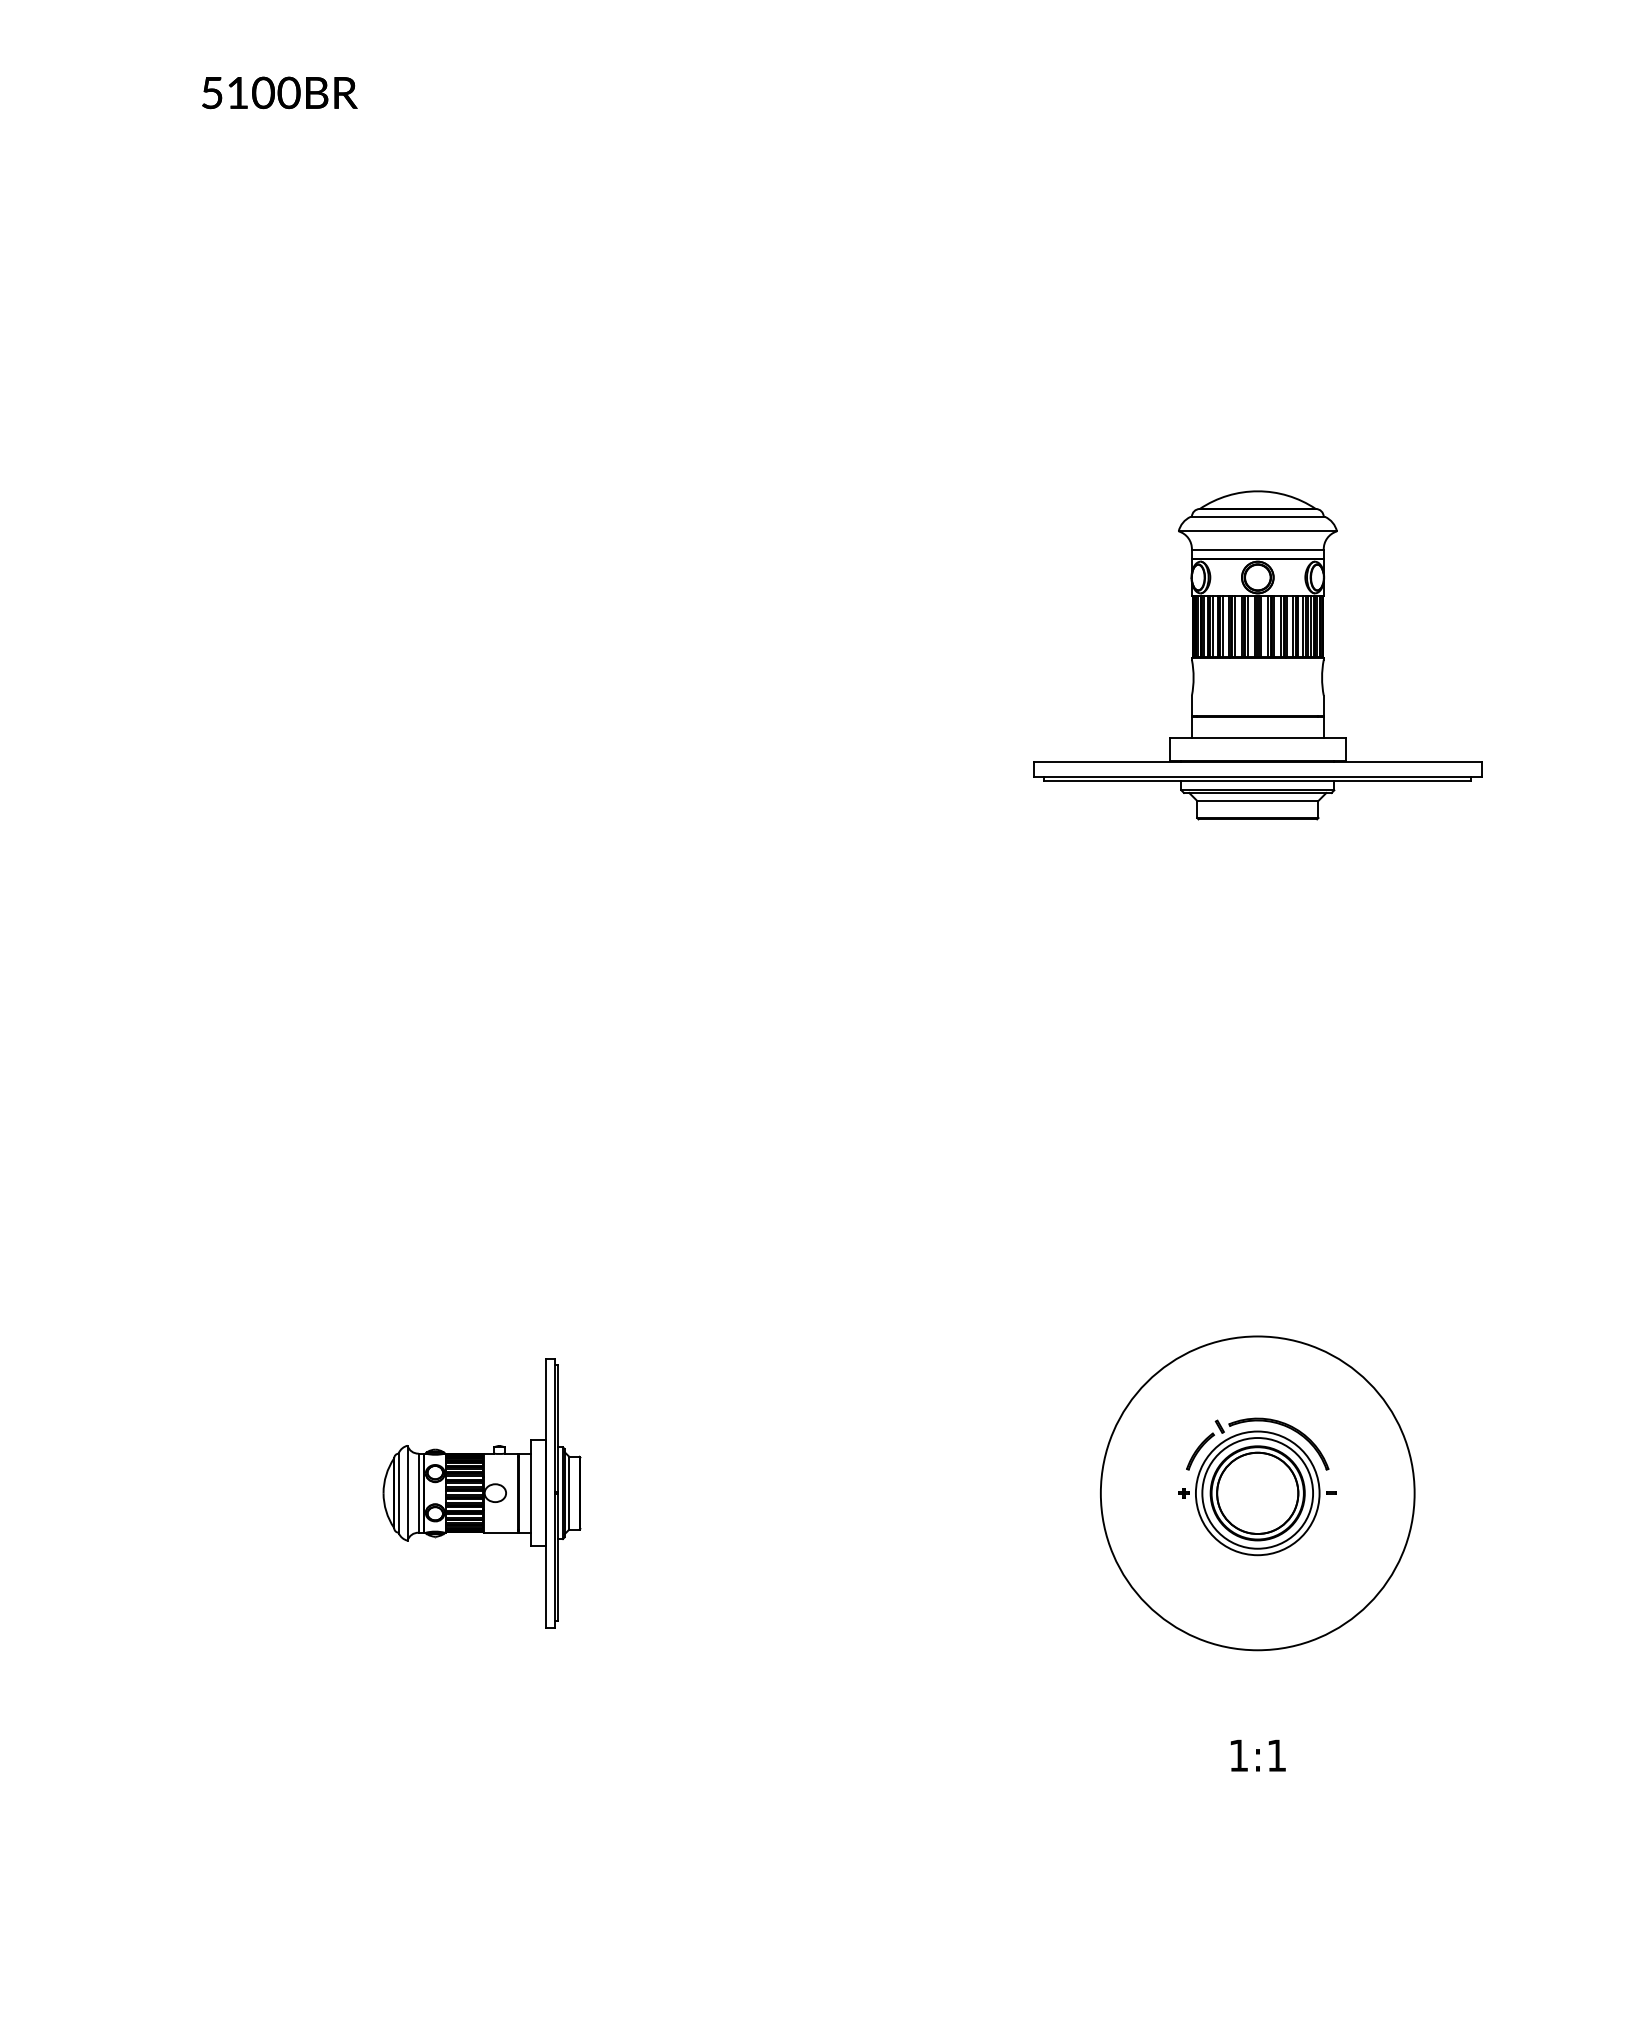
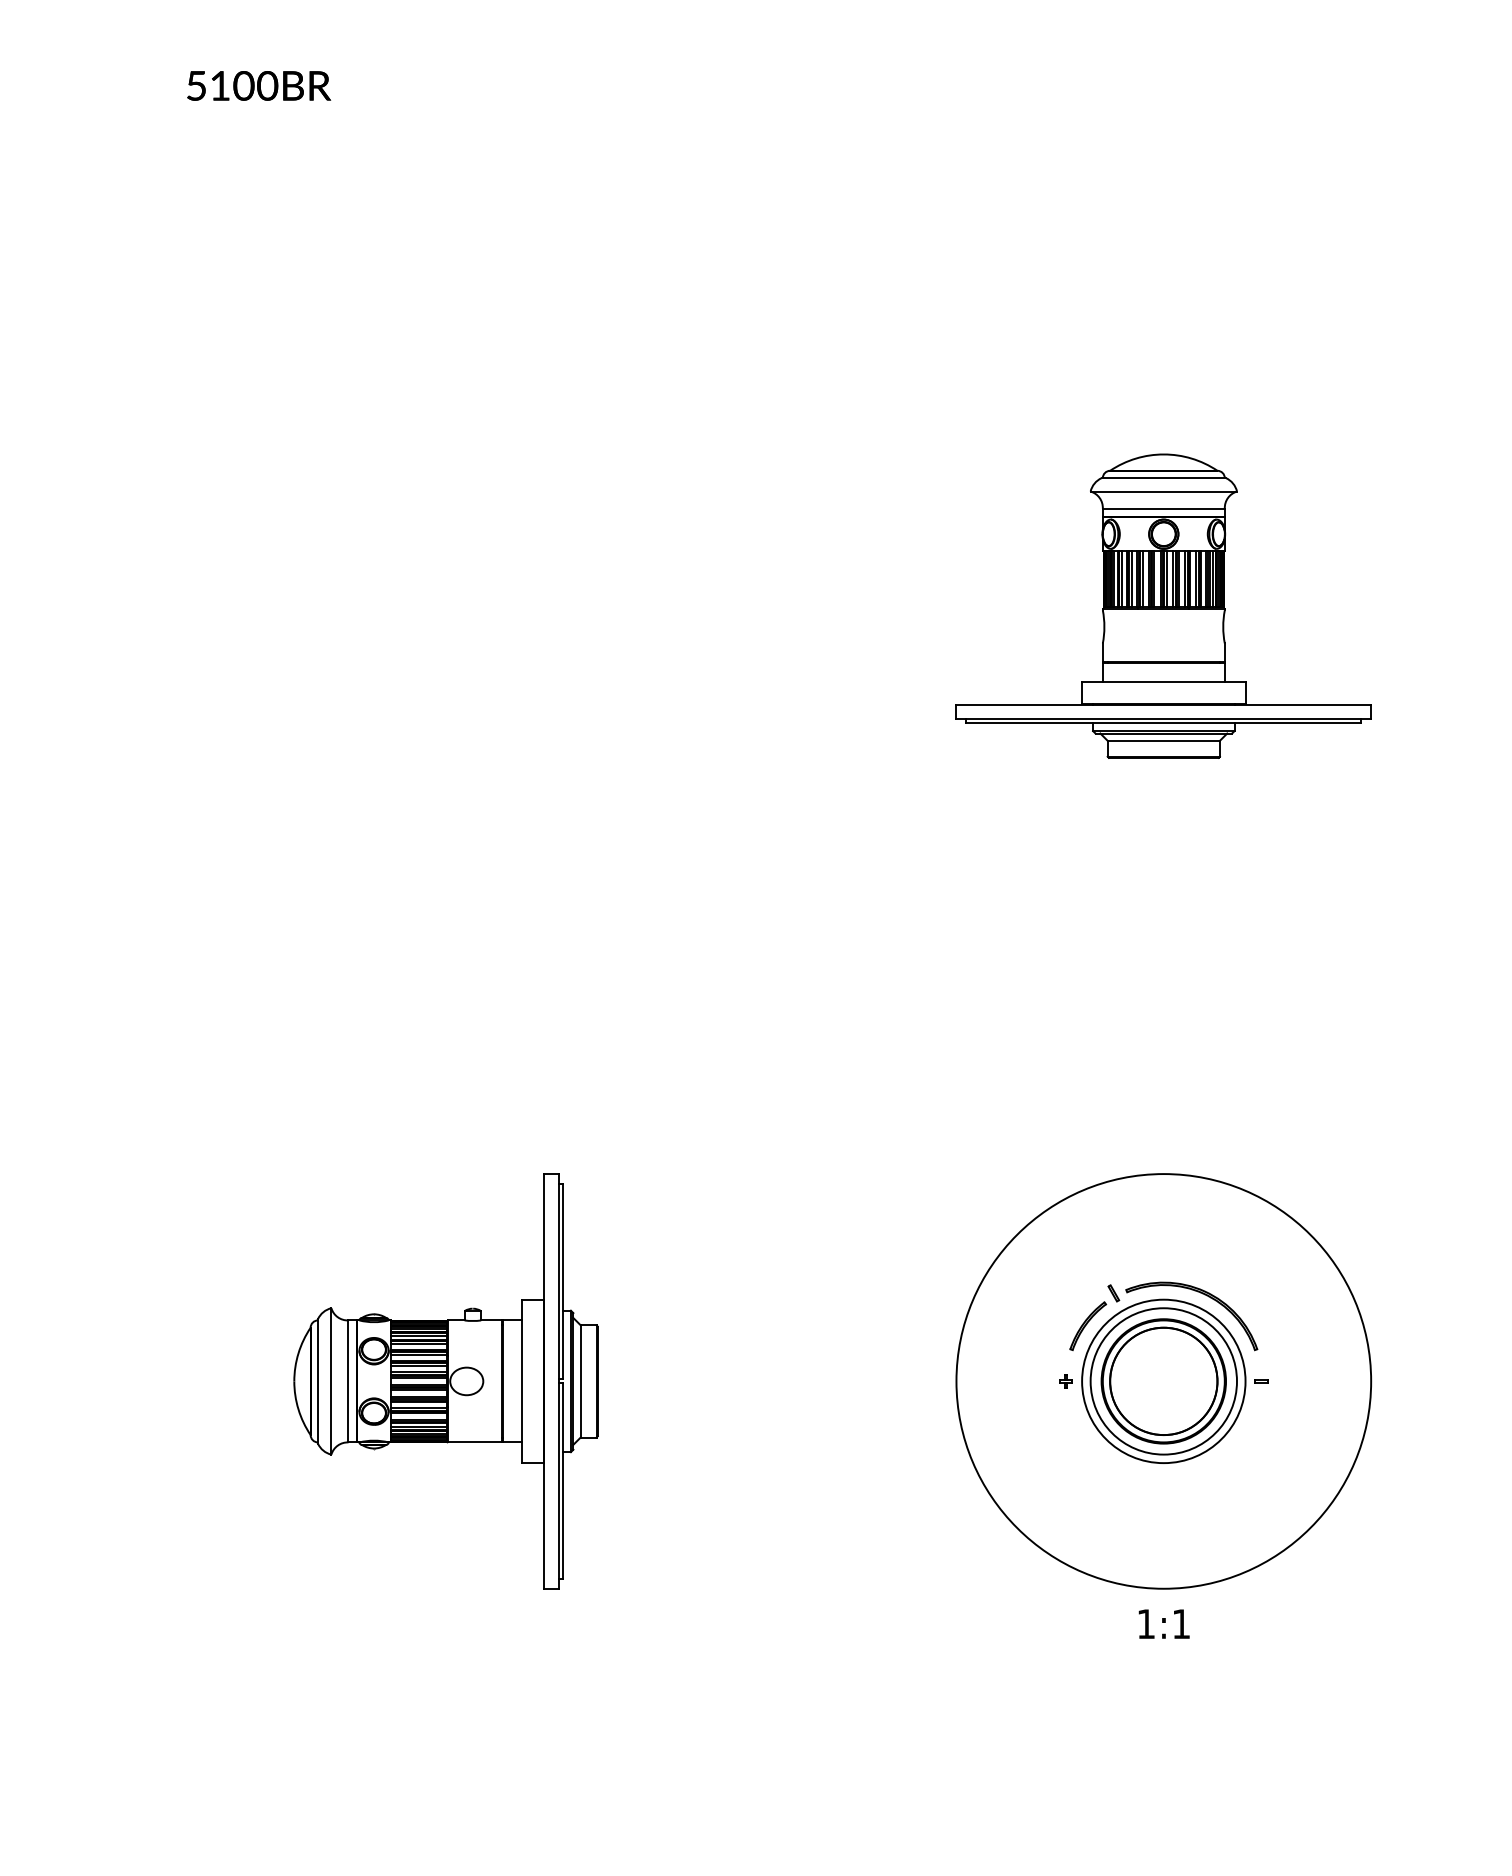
part: (481, 1492) -> (445, 1380), size x1.67
part: (1257, 1493) -> (1163, 1381), size x1.43

